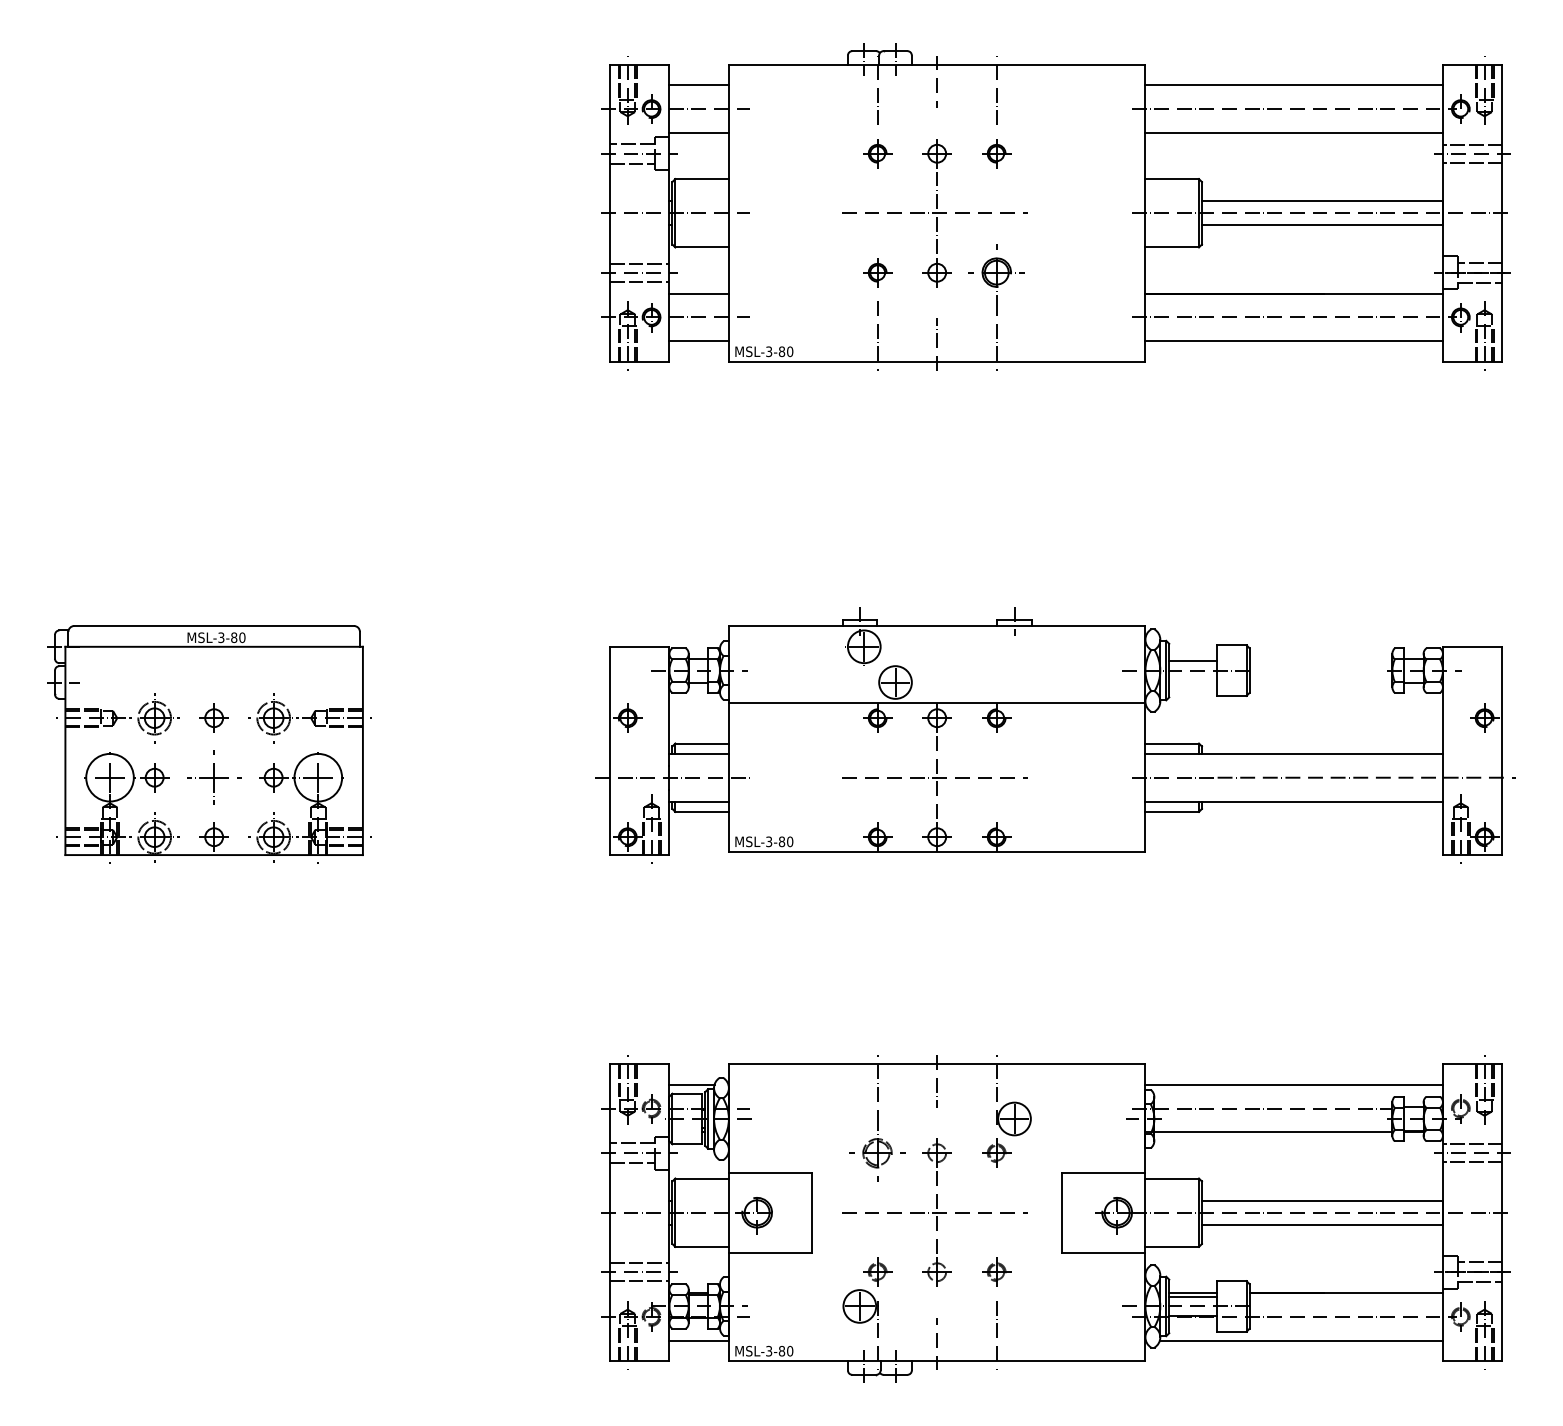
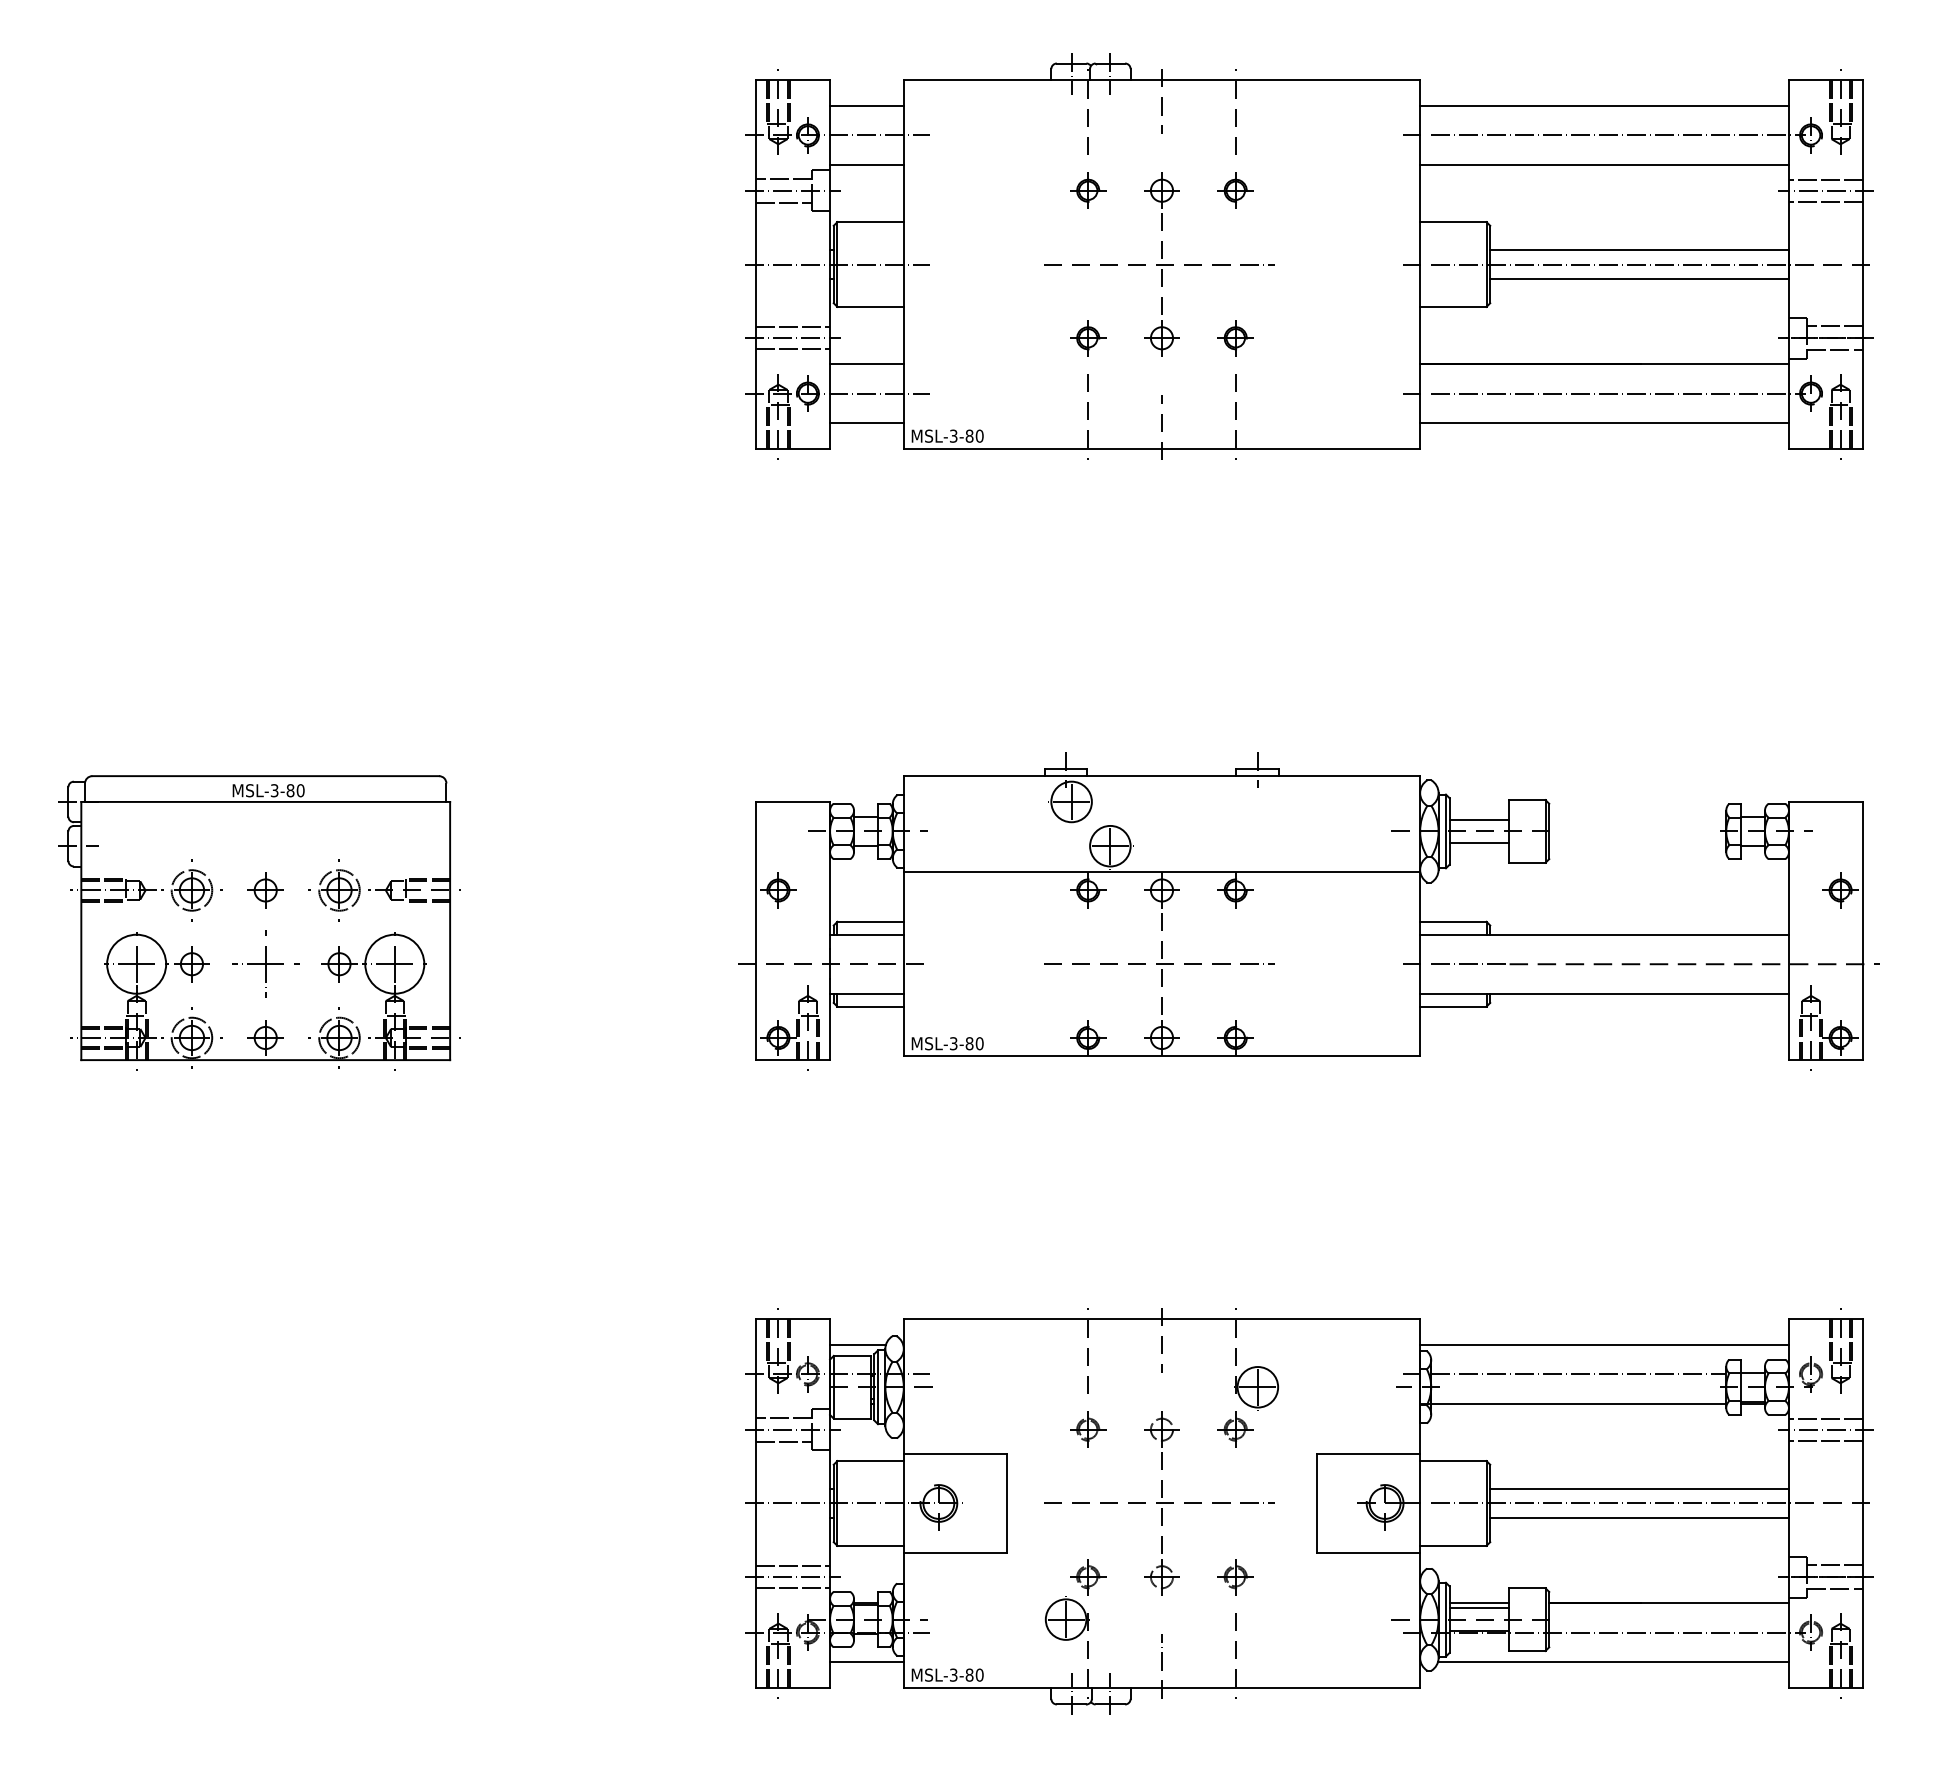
part: (996, 272) -> (1235, 338), size x0.62
line: (1192, 680) -> (1478, 843), added
part: (877, 1153) -> (1088, 1429), size x0.62

